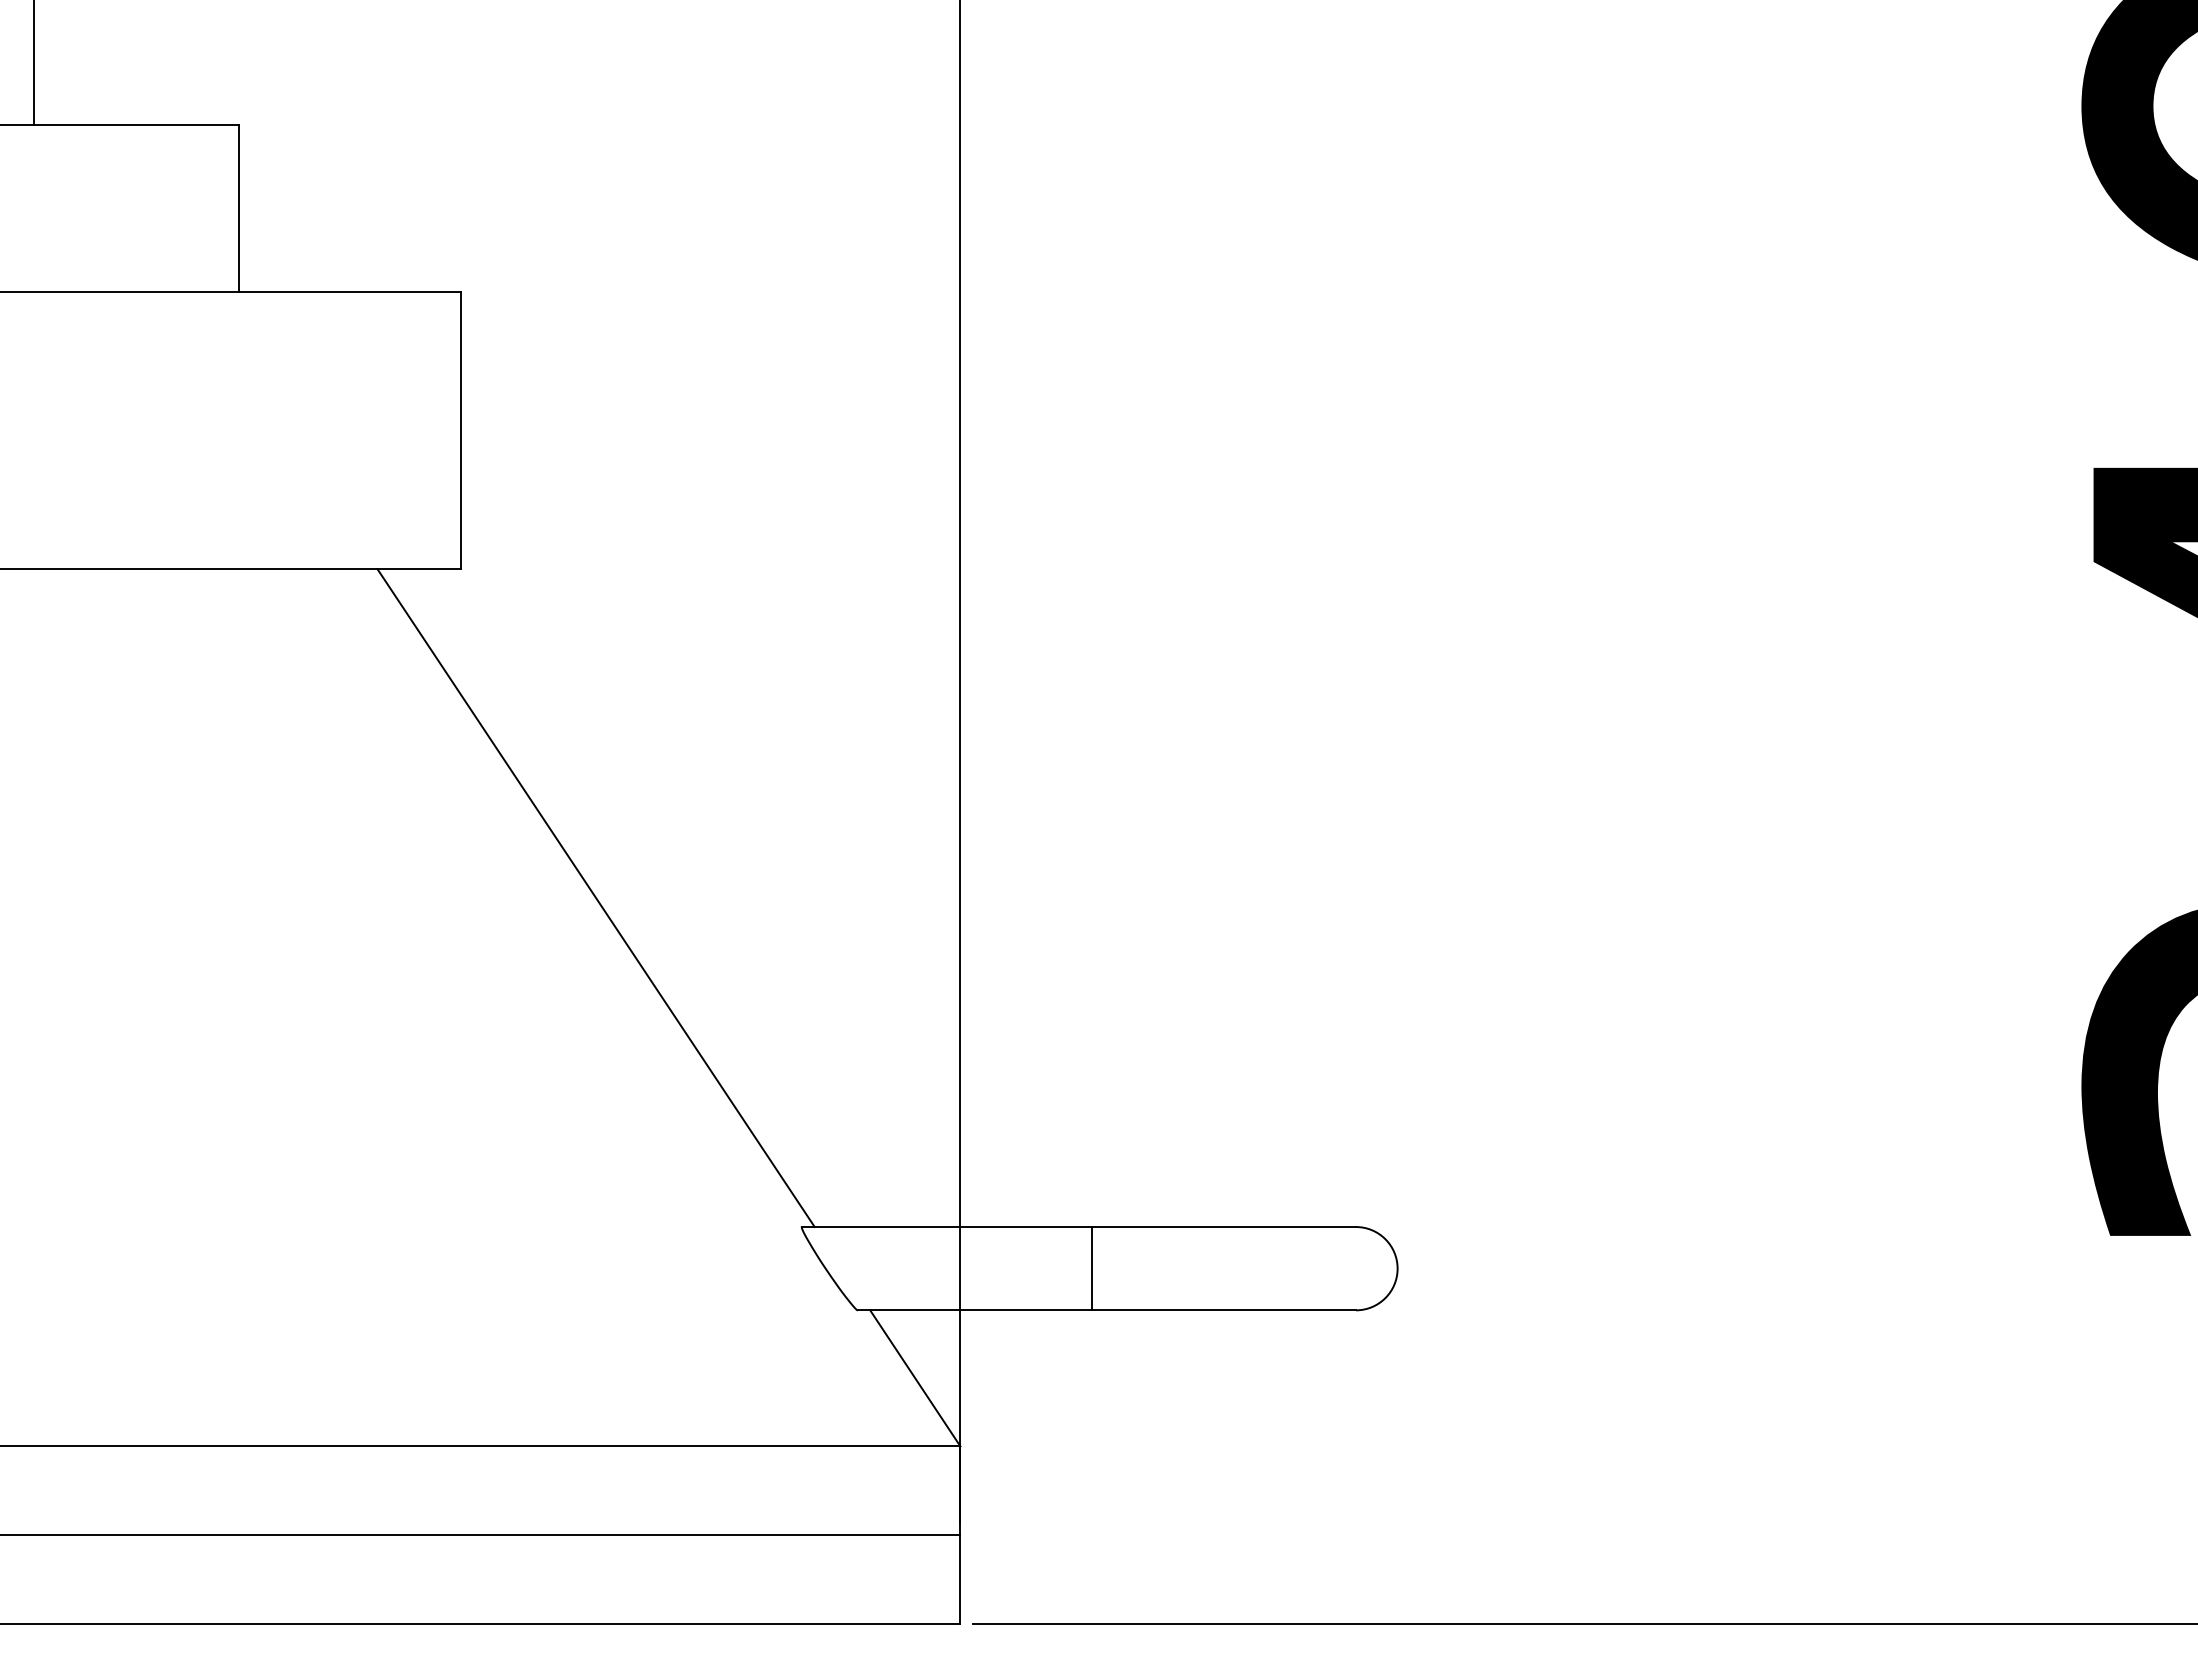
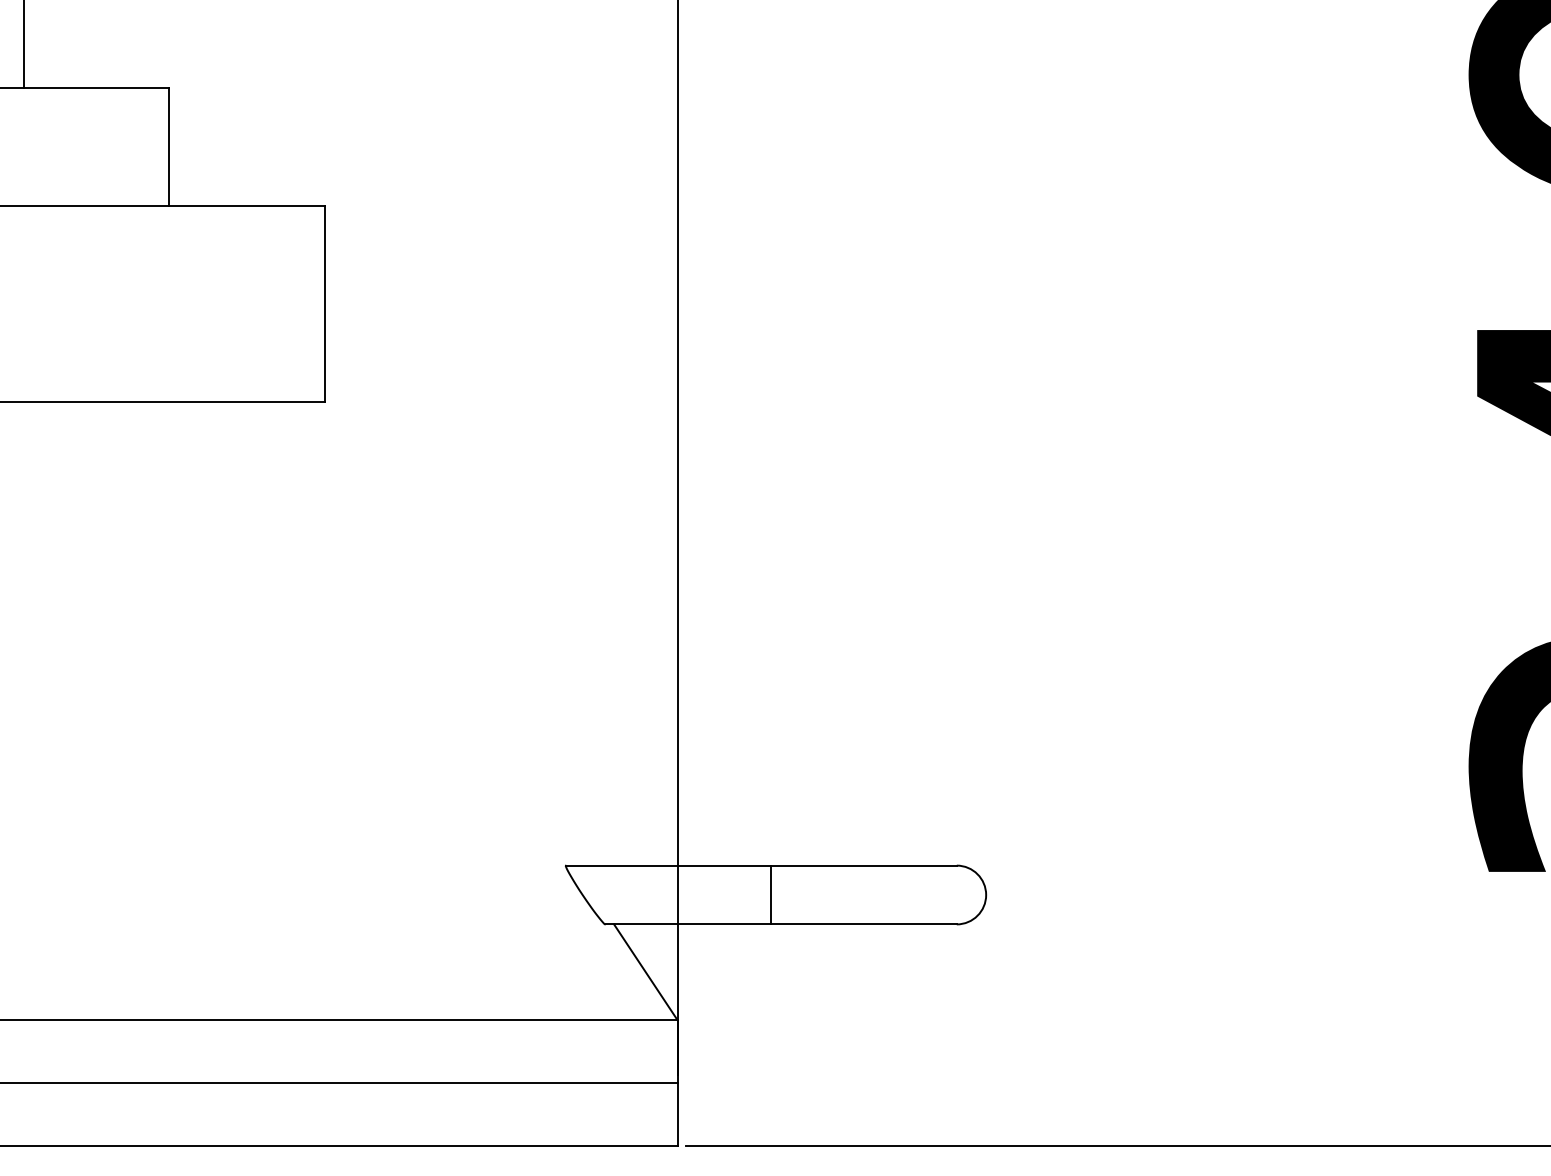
line: (595, 898) -> (420, 633), removed

